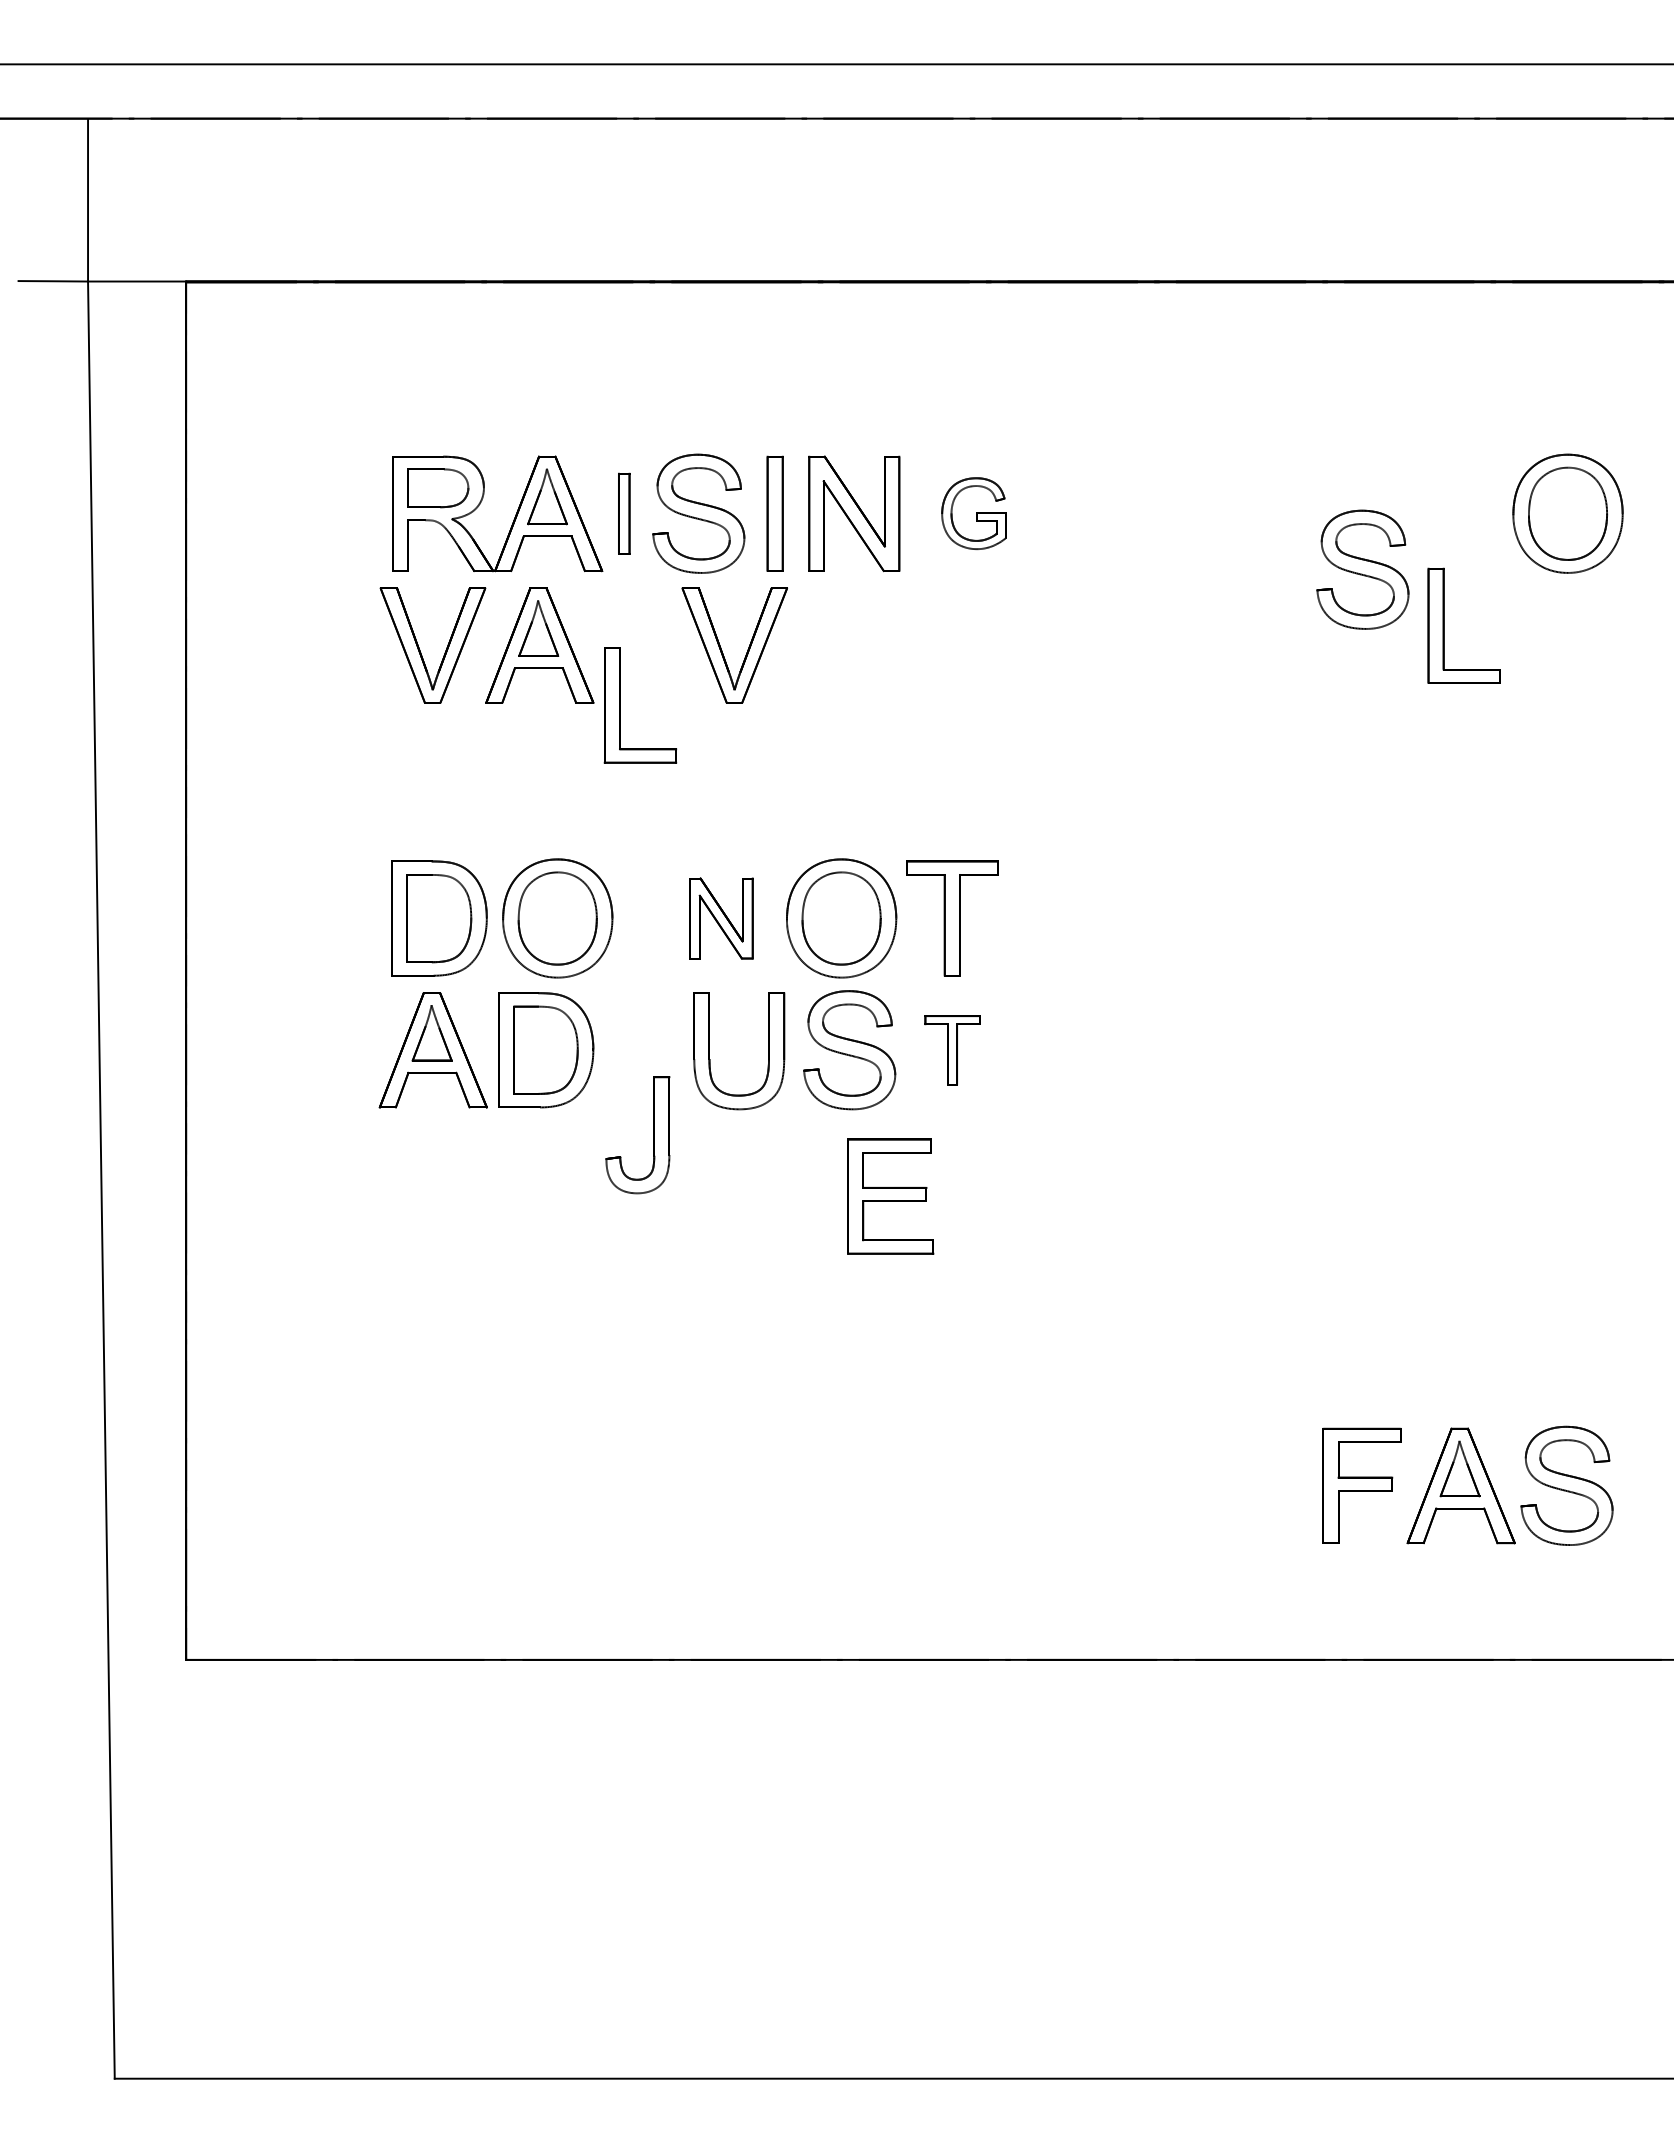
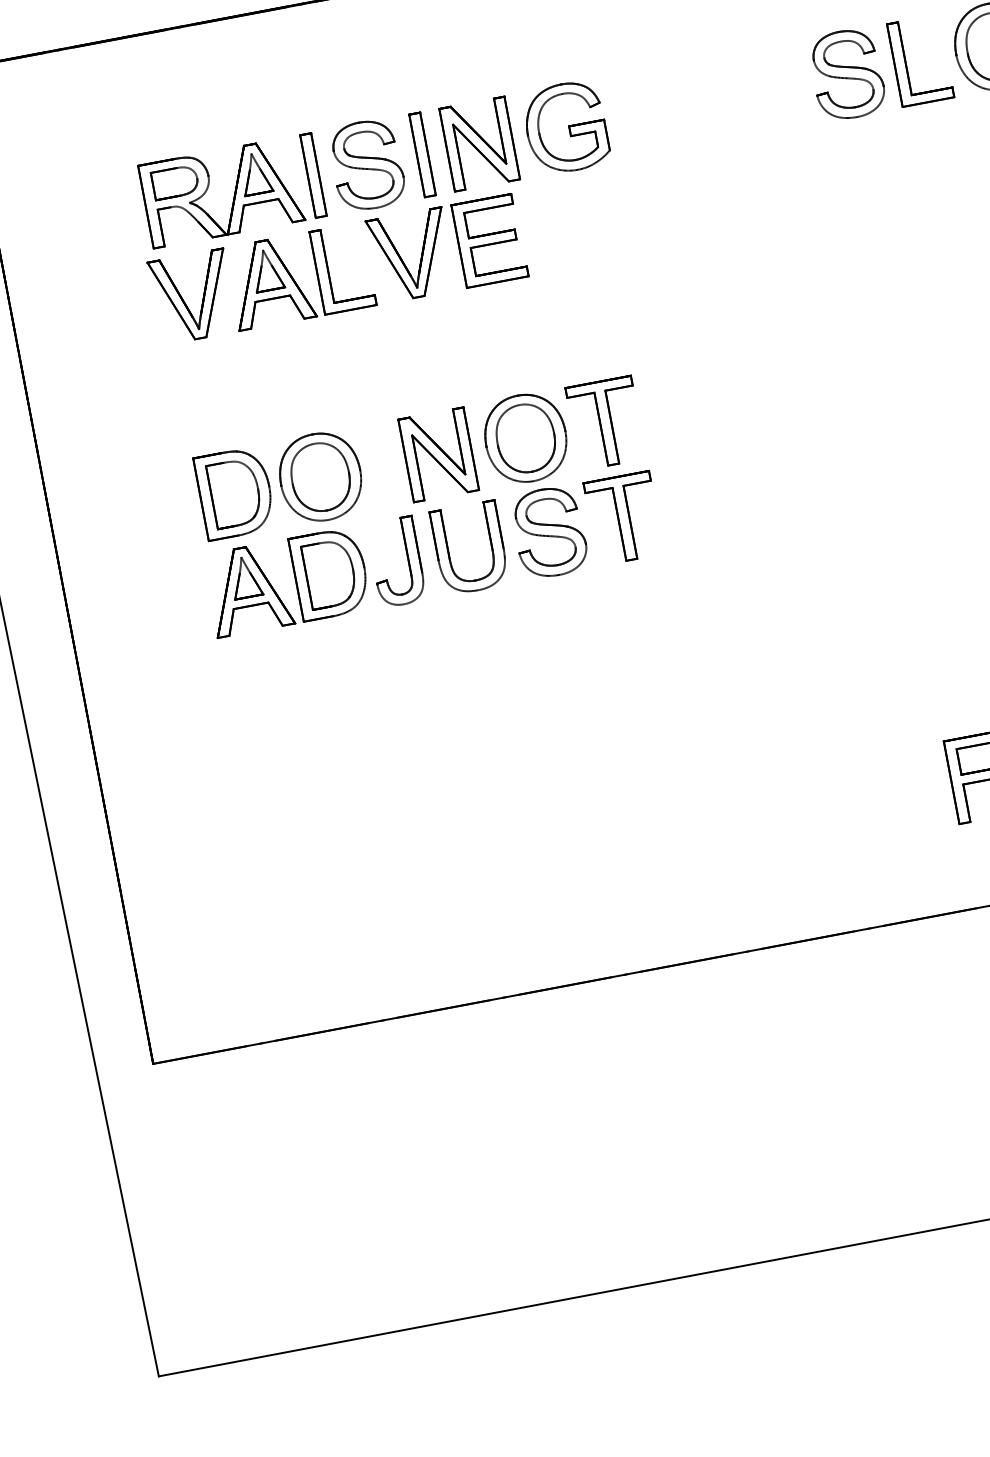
part: (623, 513) -> (312, 175), size x1.43
part: (973, 513) -> (565, 127), size x1.67
part: (1362, 569) -> (847, 74), moved
part: (1444, 625) -> (906, 63), moved
part: (620, 705) -> (328, 271), moved
part: (721, 918) -> (438, 454), size x1.43
part: (952, 1050) -> (624, 518), size x1.67
part: (653, 1135) -> (407, 560), moved
part: (890, 1196) -> (489, 240), moved

